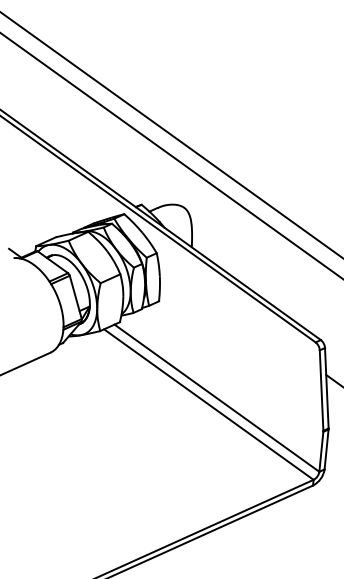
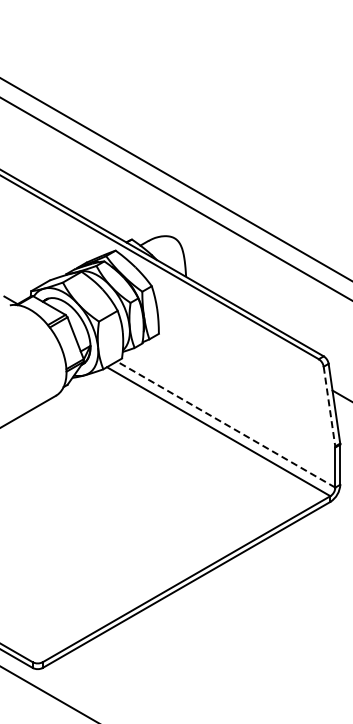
line: (321, 391) -> (329, 407), solid -> dashed
line: (216, 398) -> (225, 424), solid -> dashed

